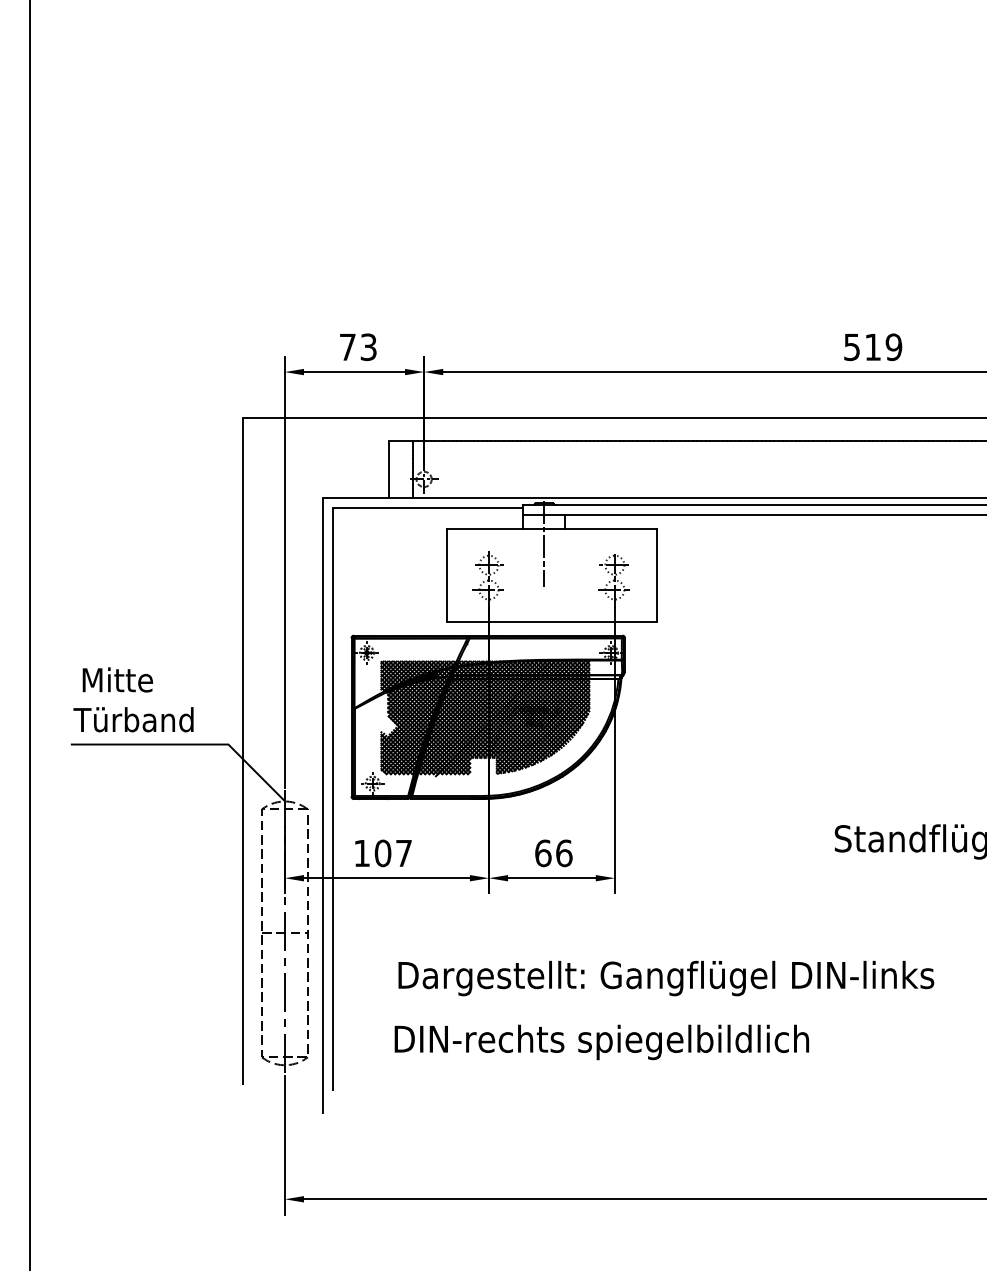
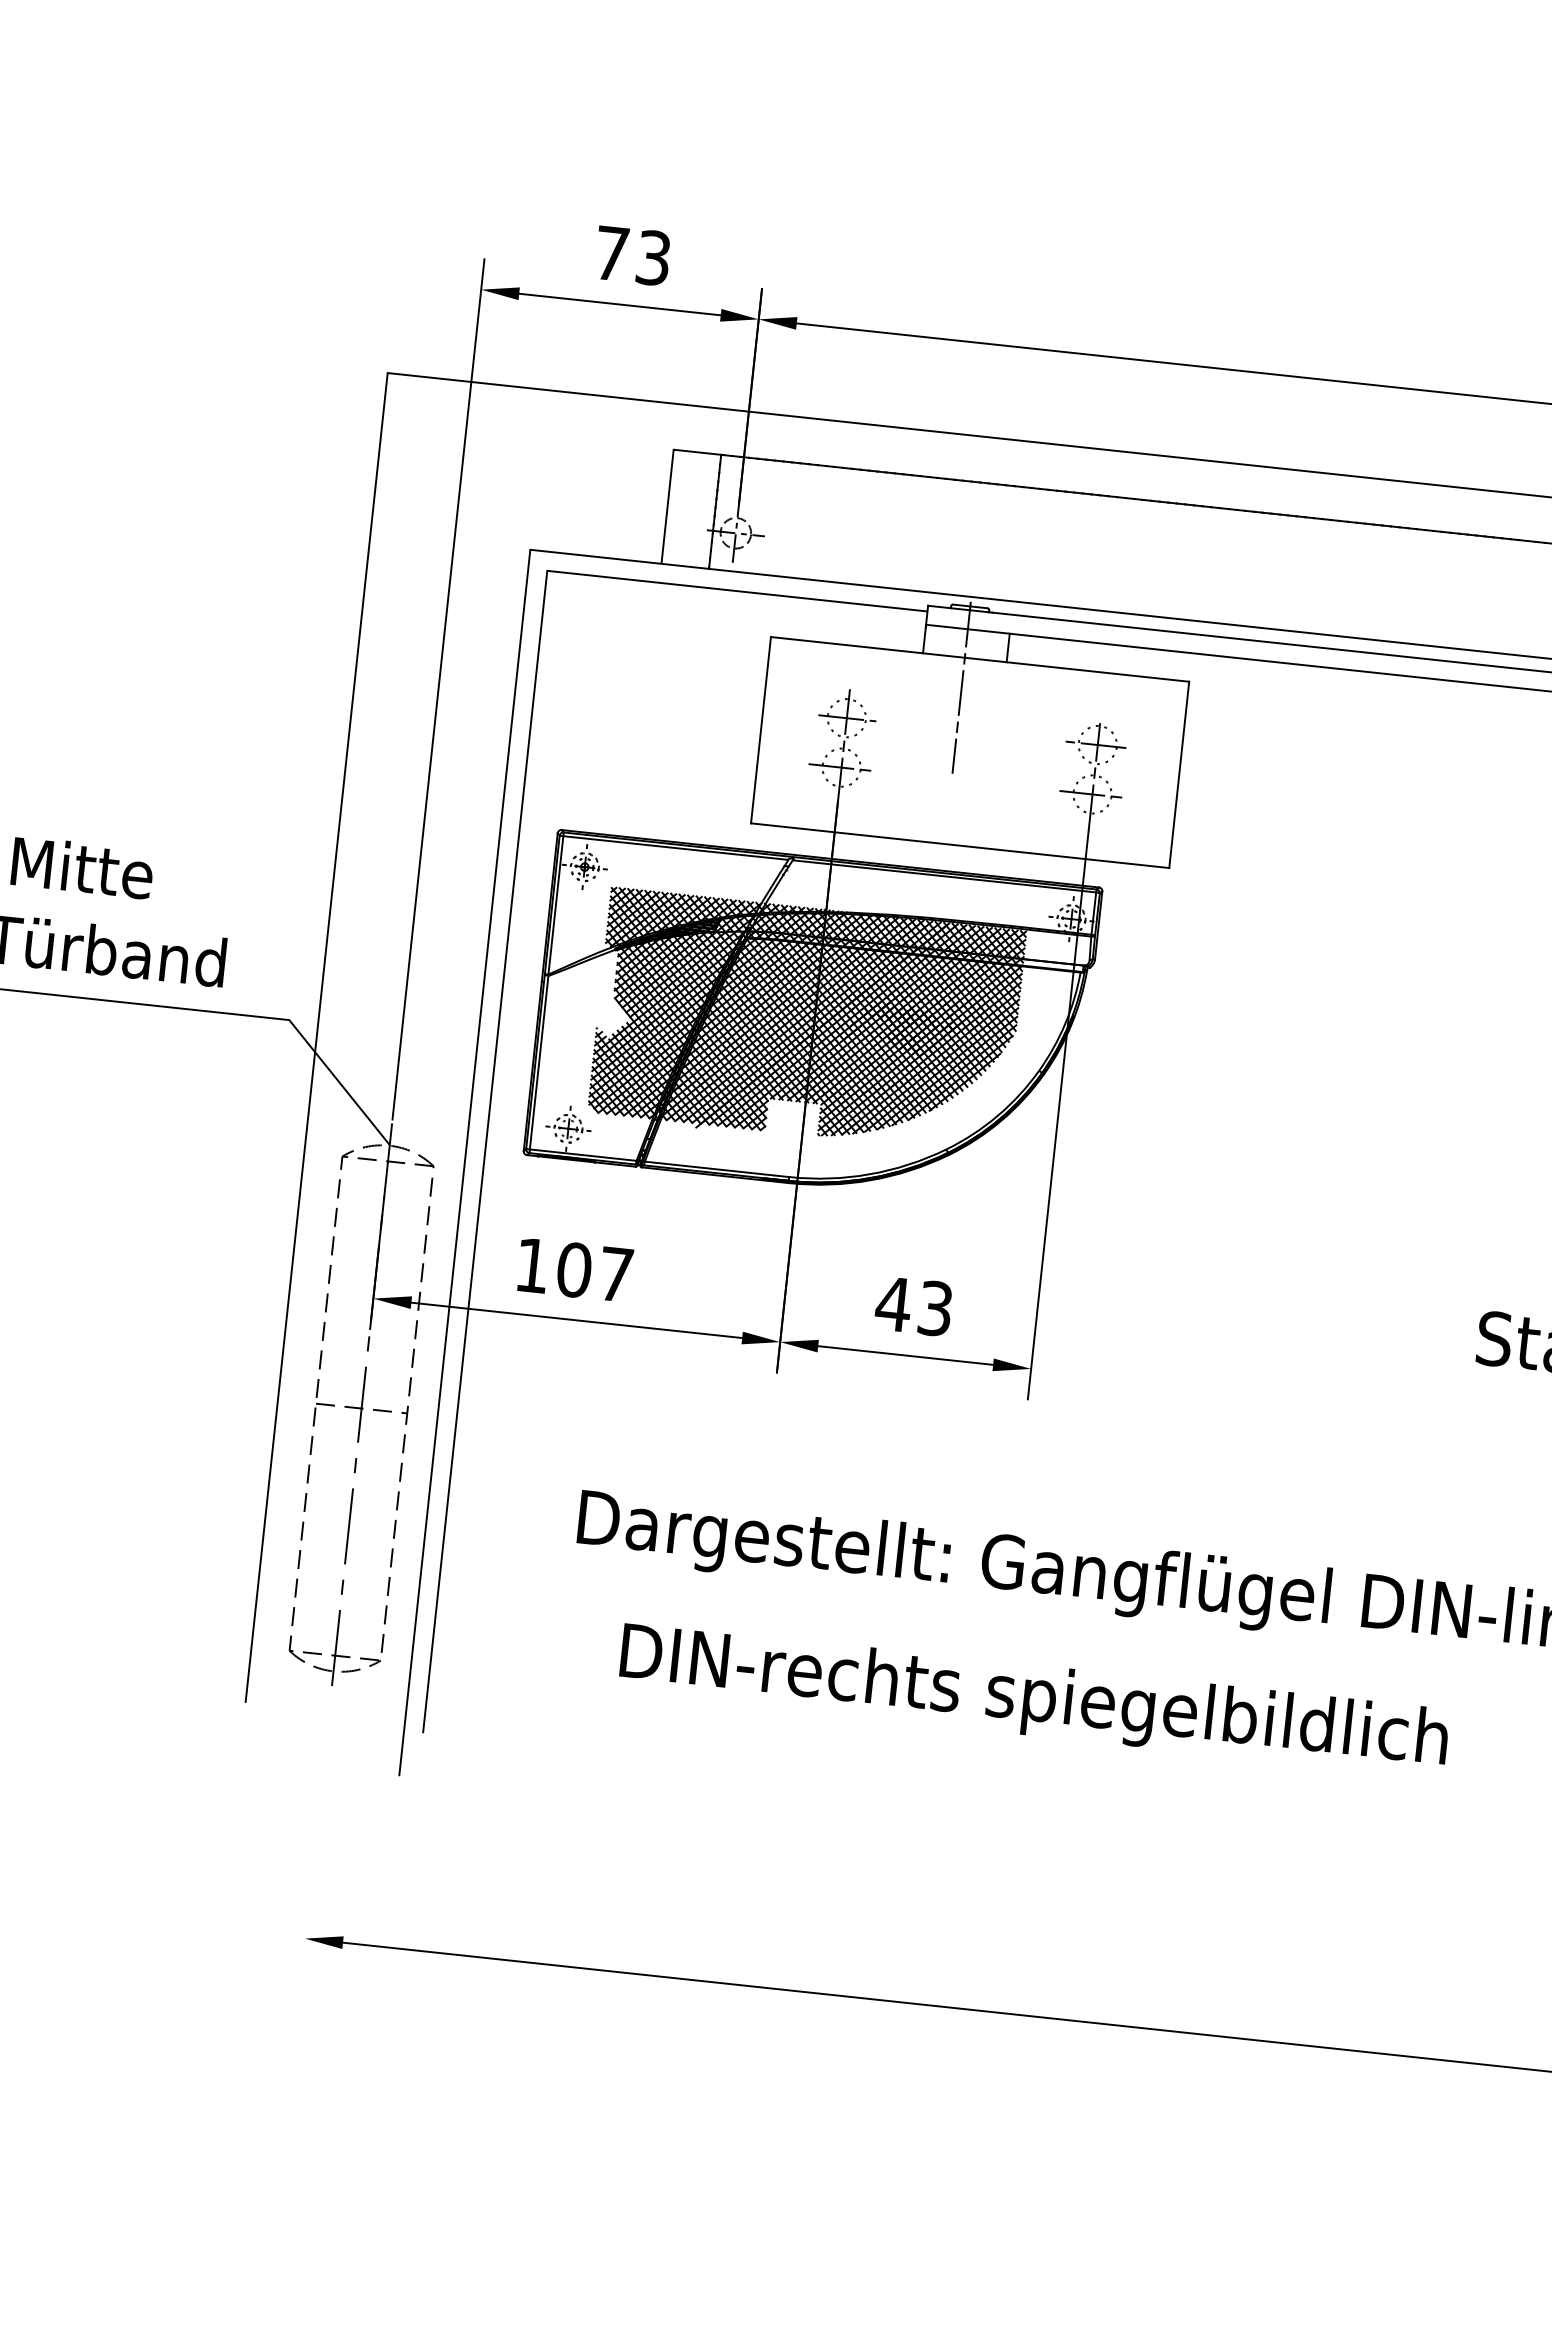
text: (553, 853) -> (914, 1306), 66 -> 43
text: (601, 1042) -> (1033, 1700), moved
line: (284, 1145) -> (315, 1831), removed

